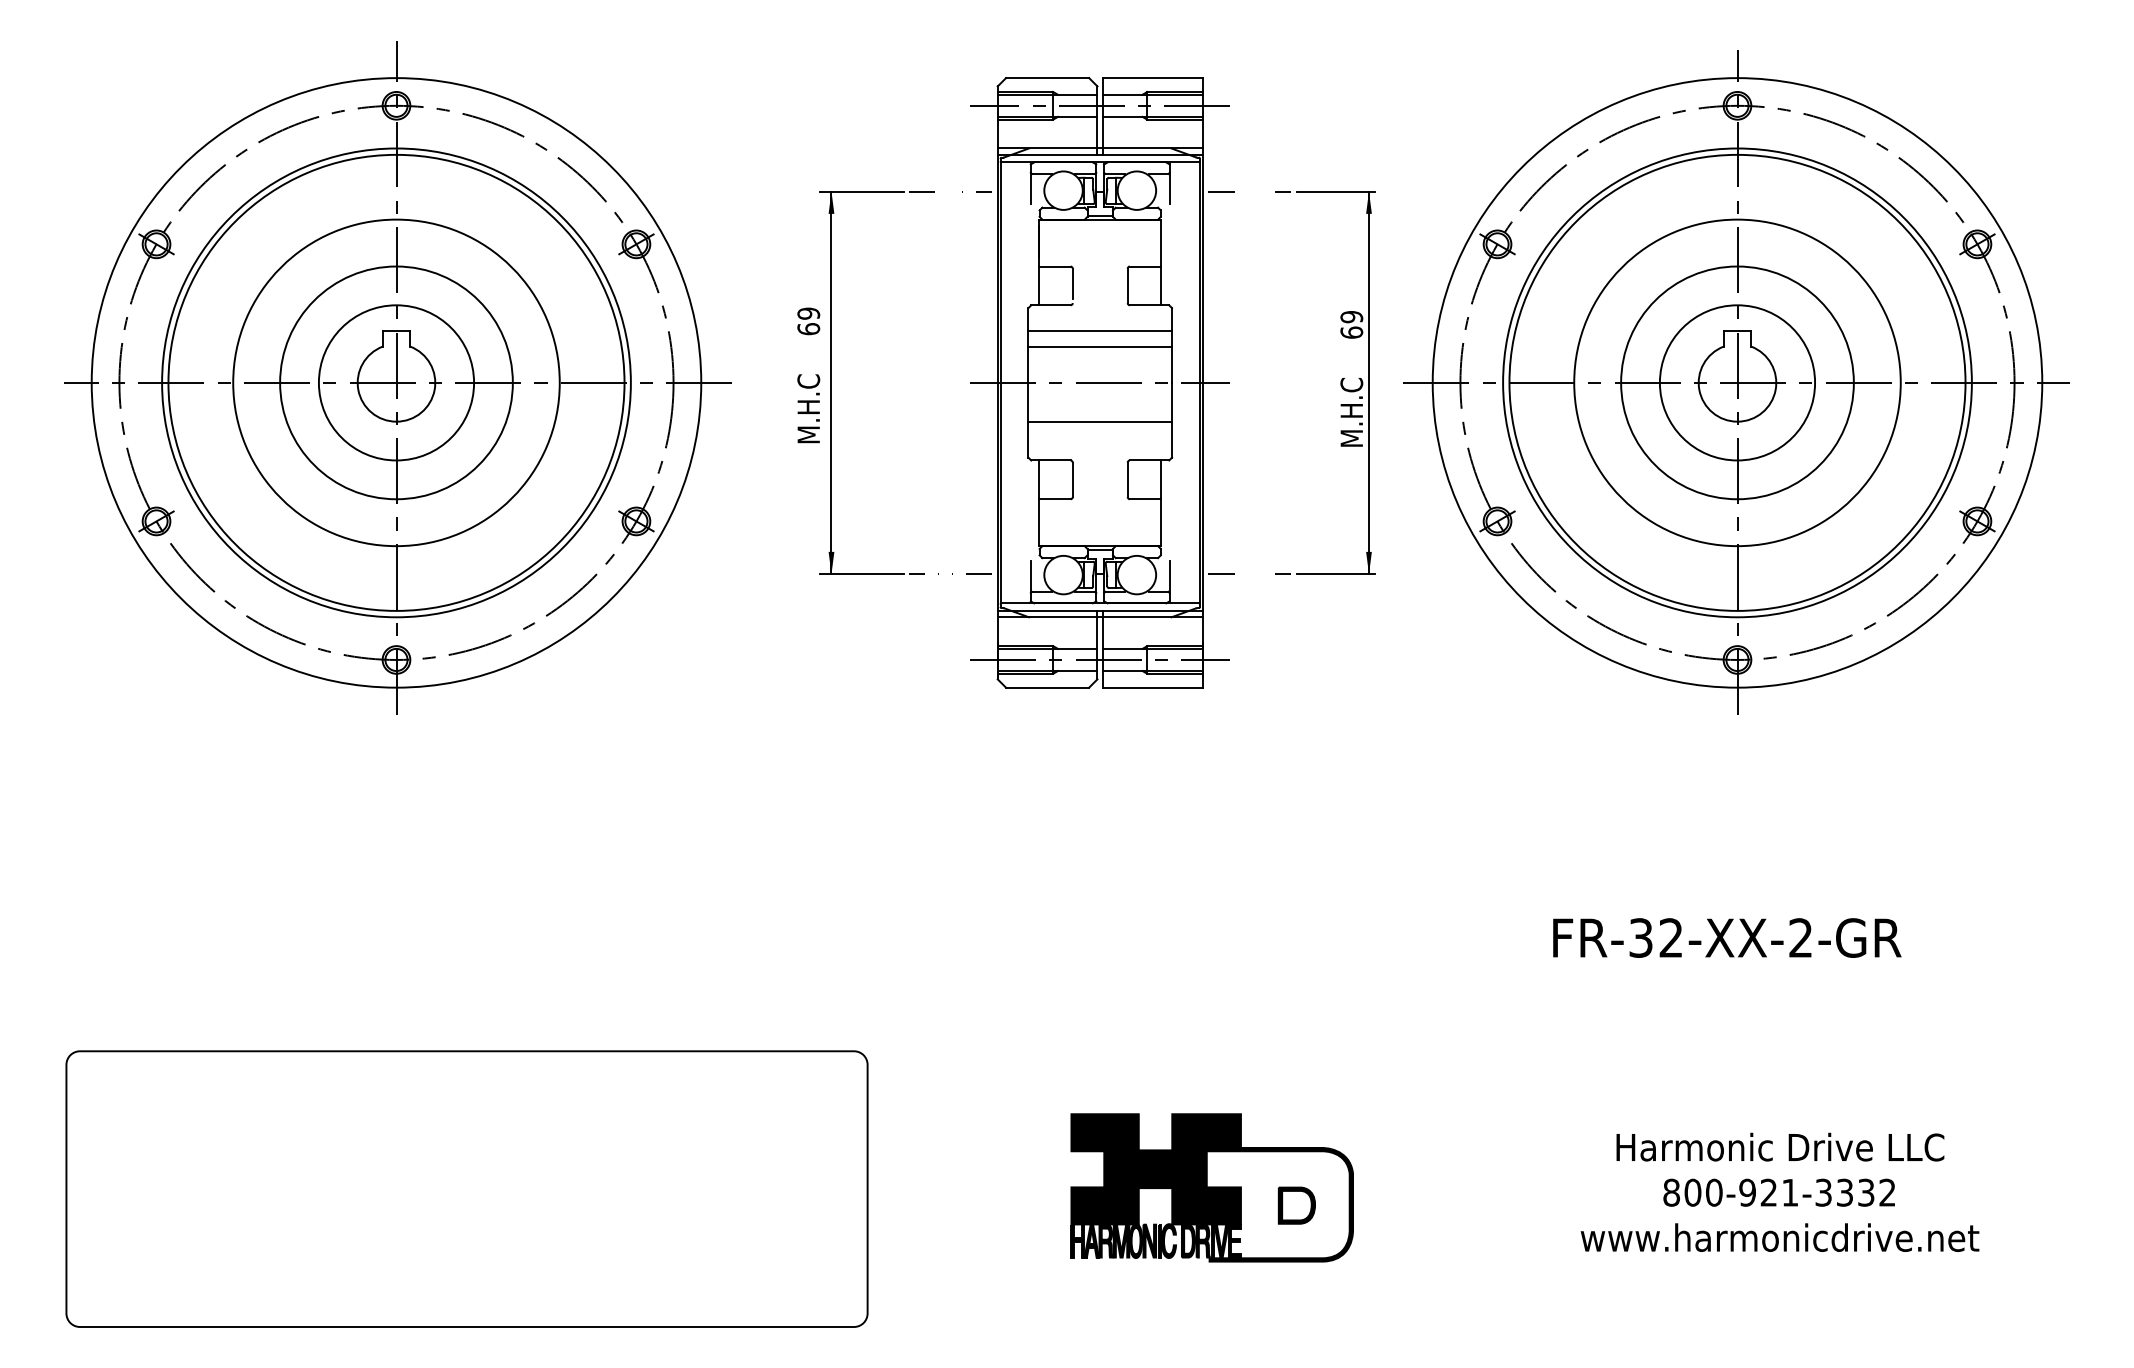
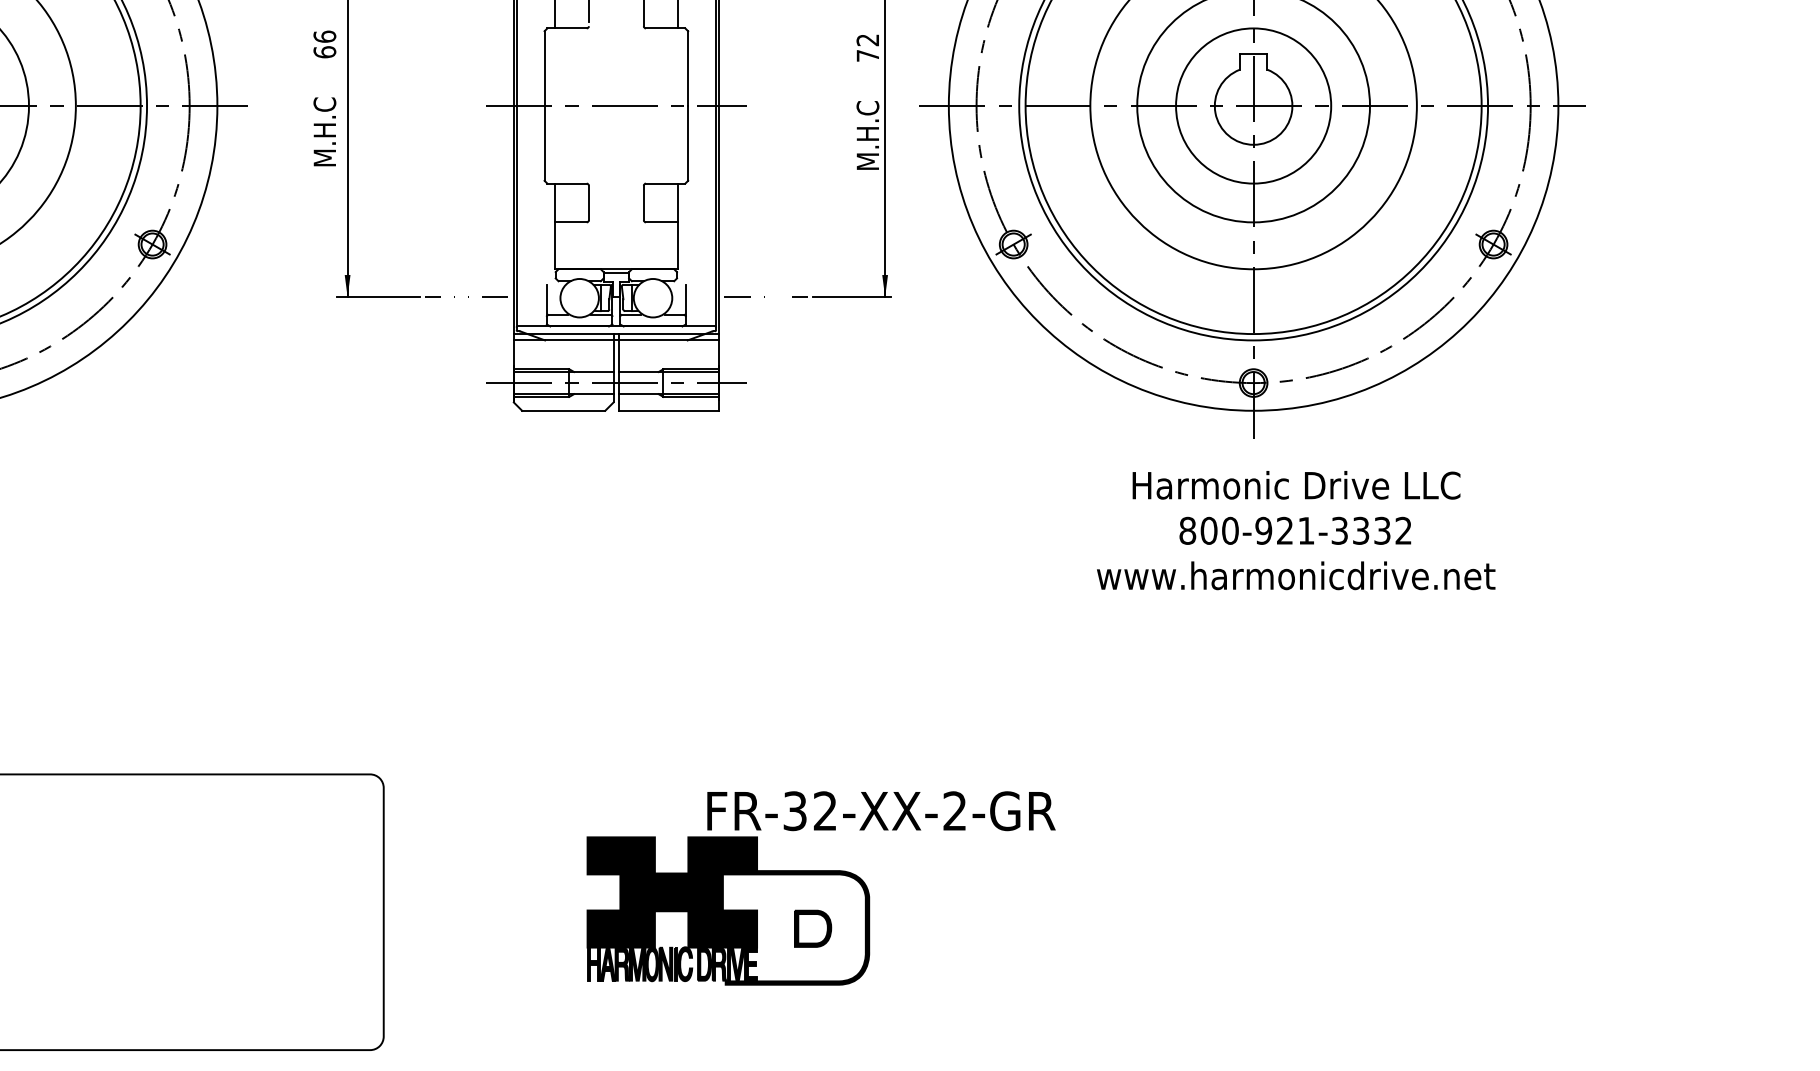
text: (808, 313) -> (324, 36), 69 -> 66
text: (1351, 324) -> (867, 47), 69 -> 72
line: (1100, 331) -> (616, 54), removed
line: (1100, 346) -> (616, 69), removed
line: (1100, 421) -> (616, 144), removed
text: (1727, 937) -> (881, 810), moved
text: (1779, 1191) -> (1295, 529), moved

